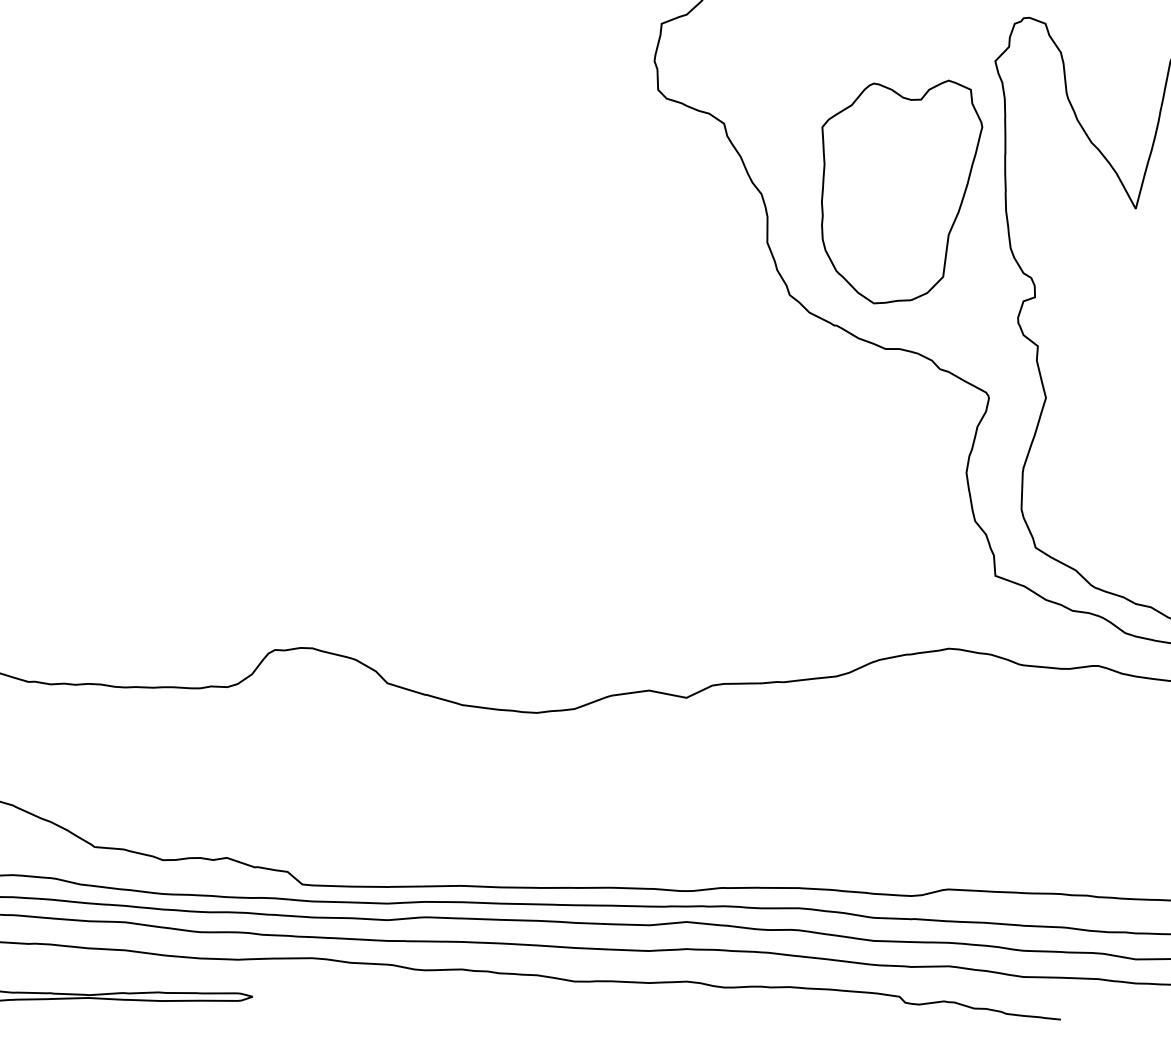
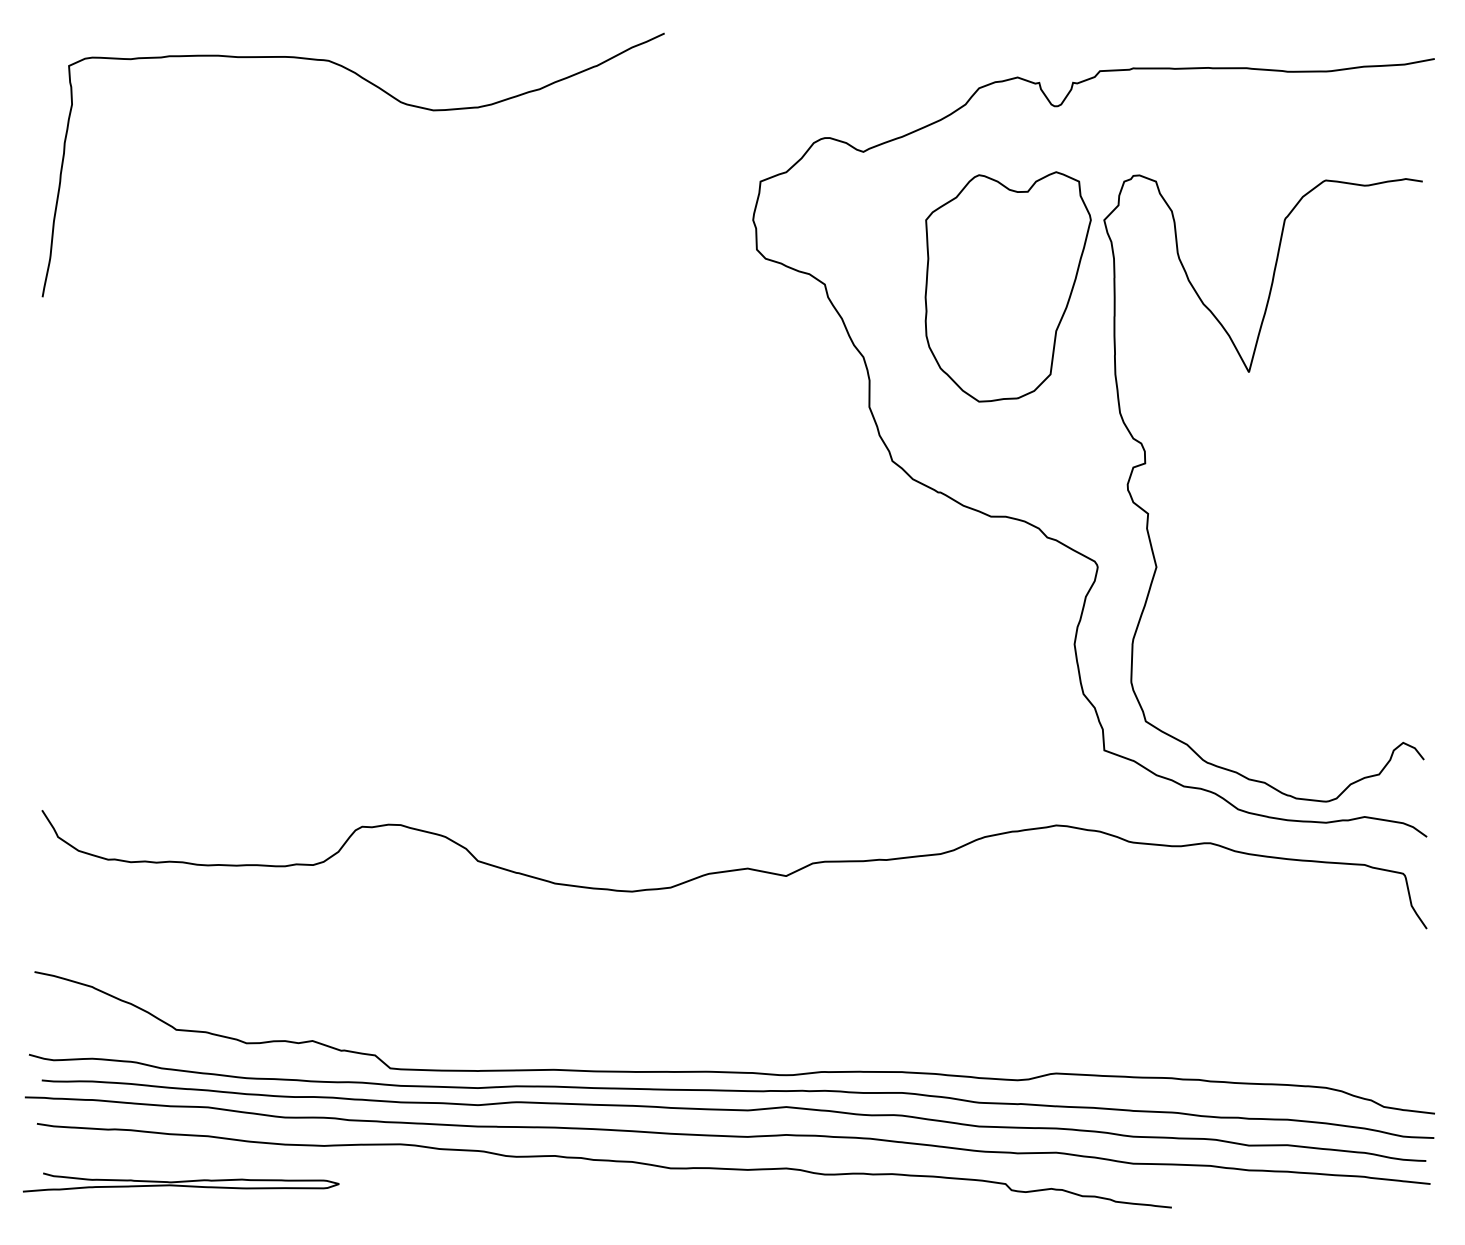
part: (901, 191) -> (1007, 286), moved

